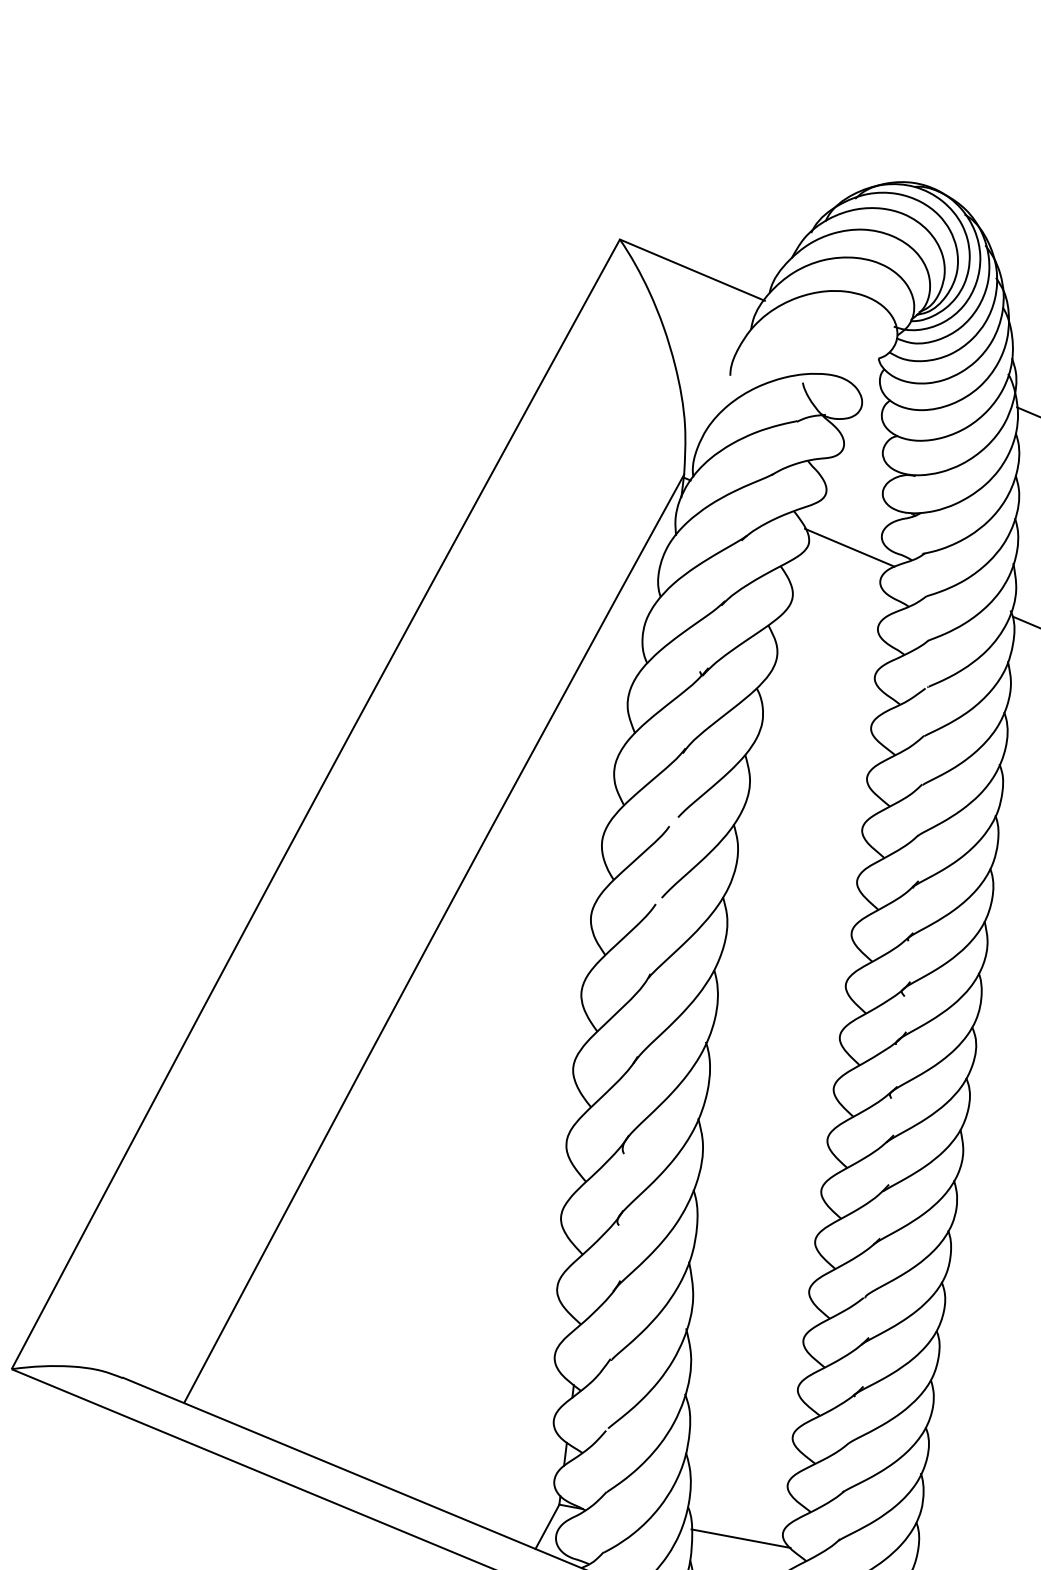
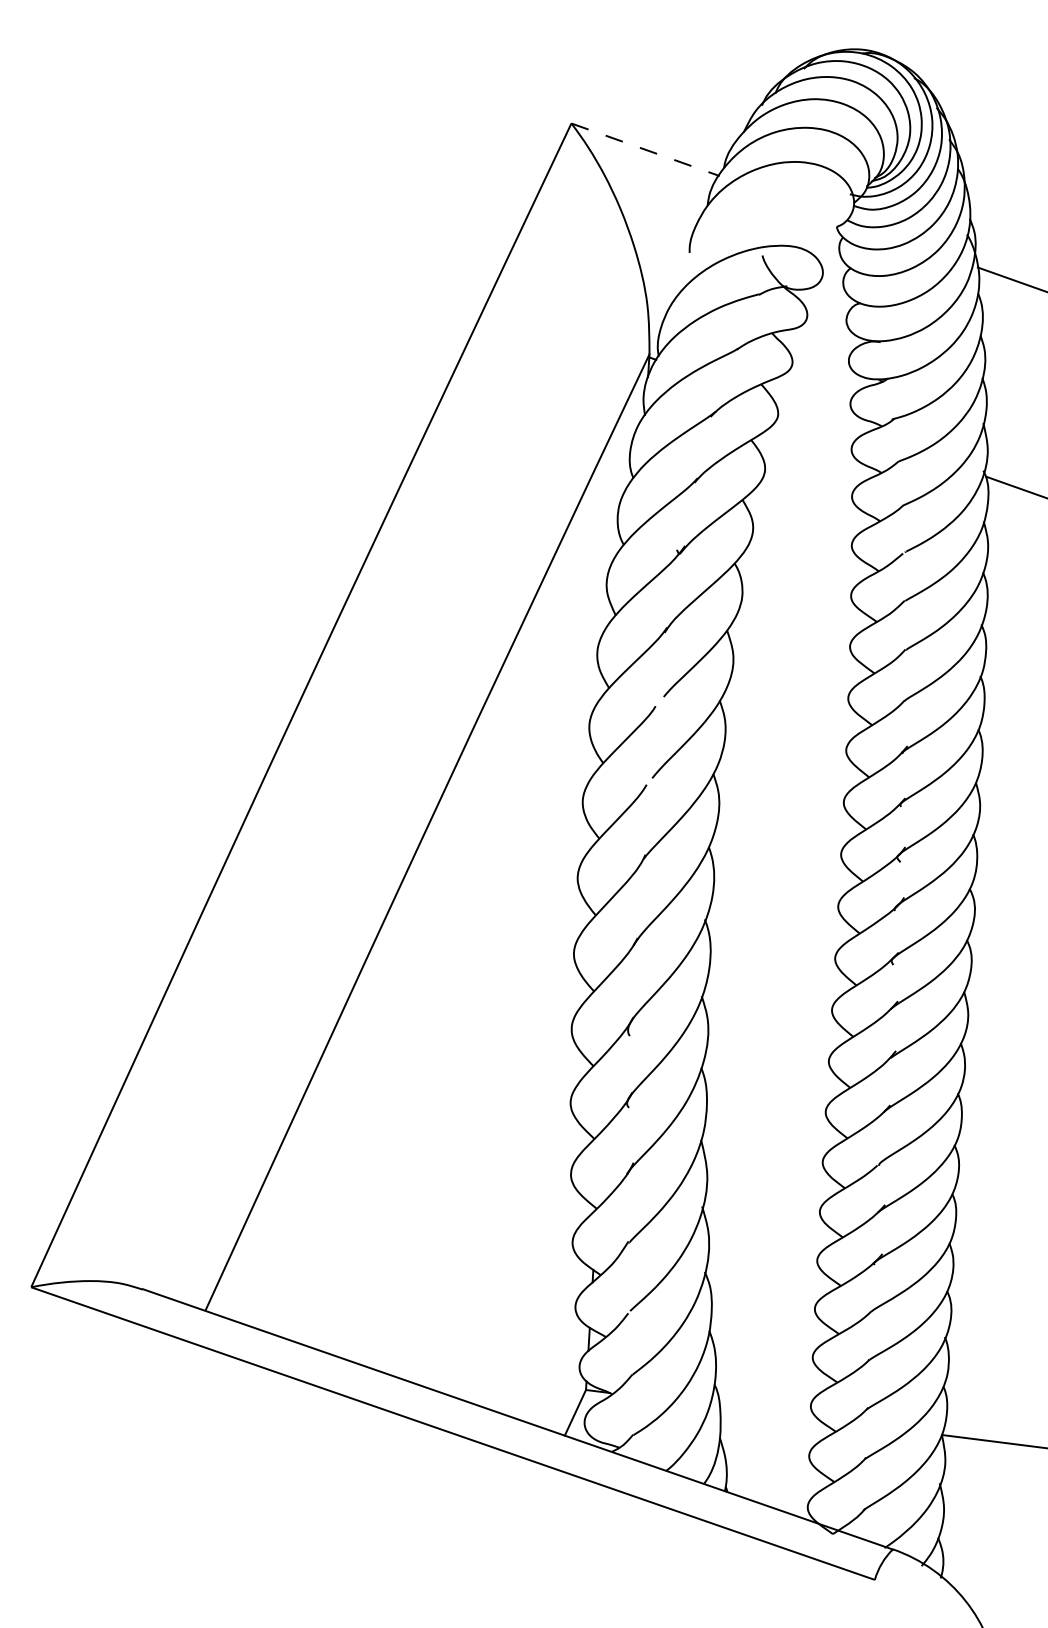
line: (692, 269) -> (645, 149), solid -> dashed
line: (849, 547) -> (818, 417), removed
line: (741, 1538) -> (769, 1412), removed

